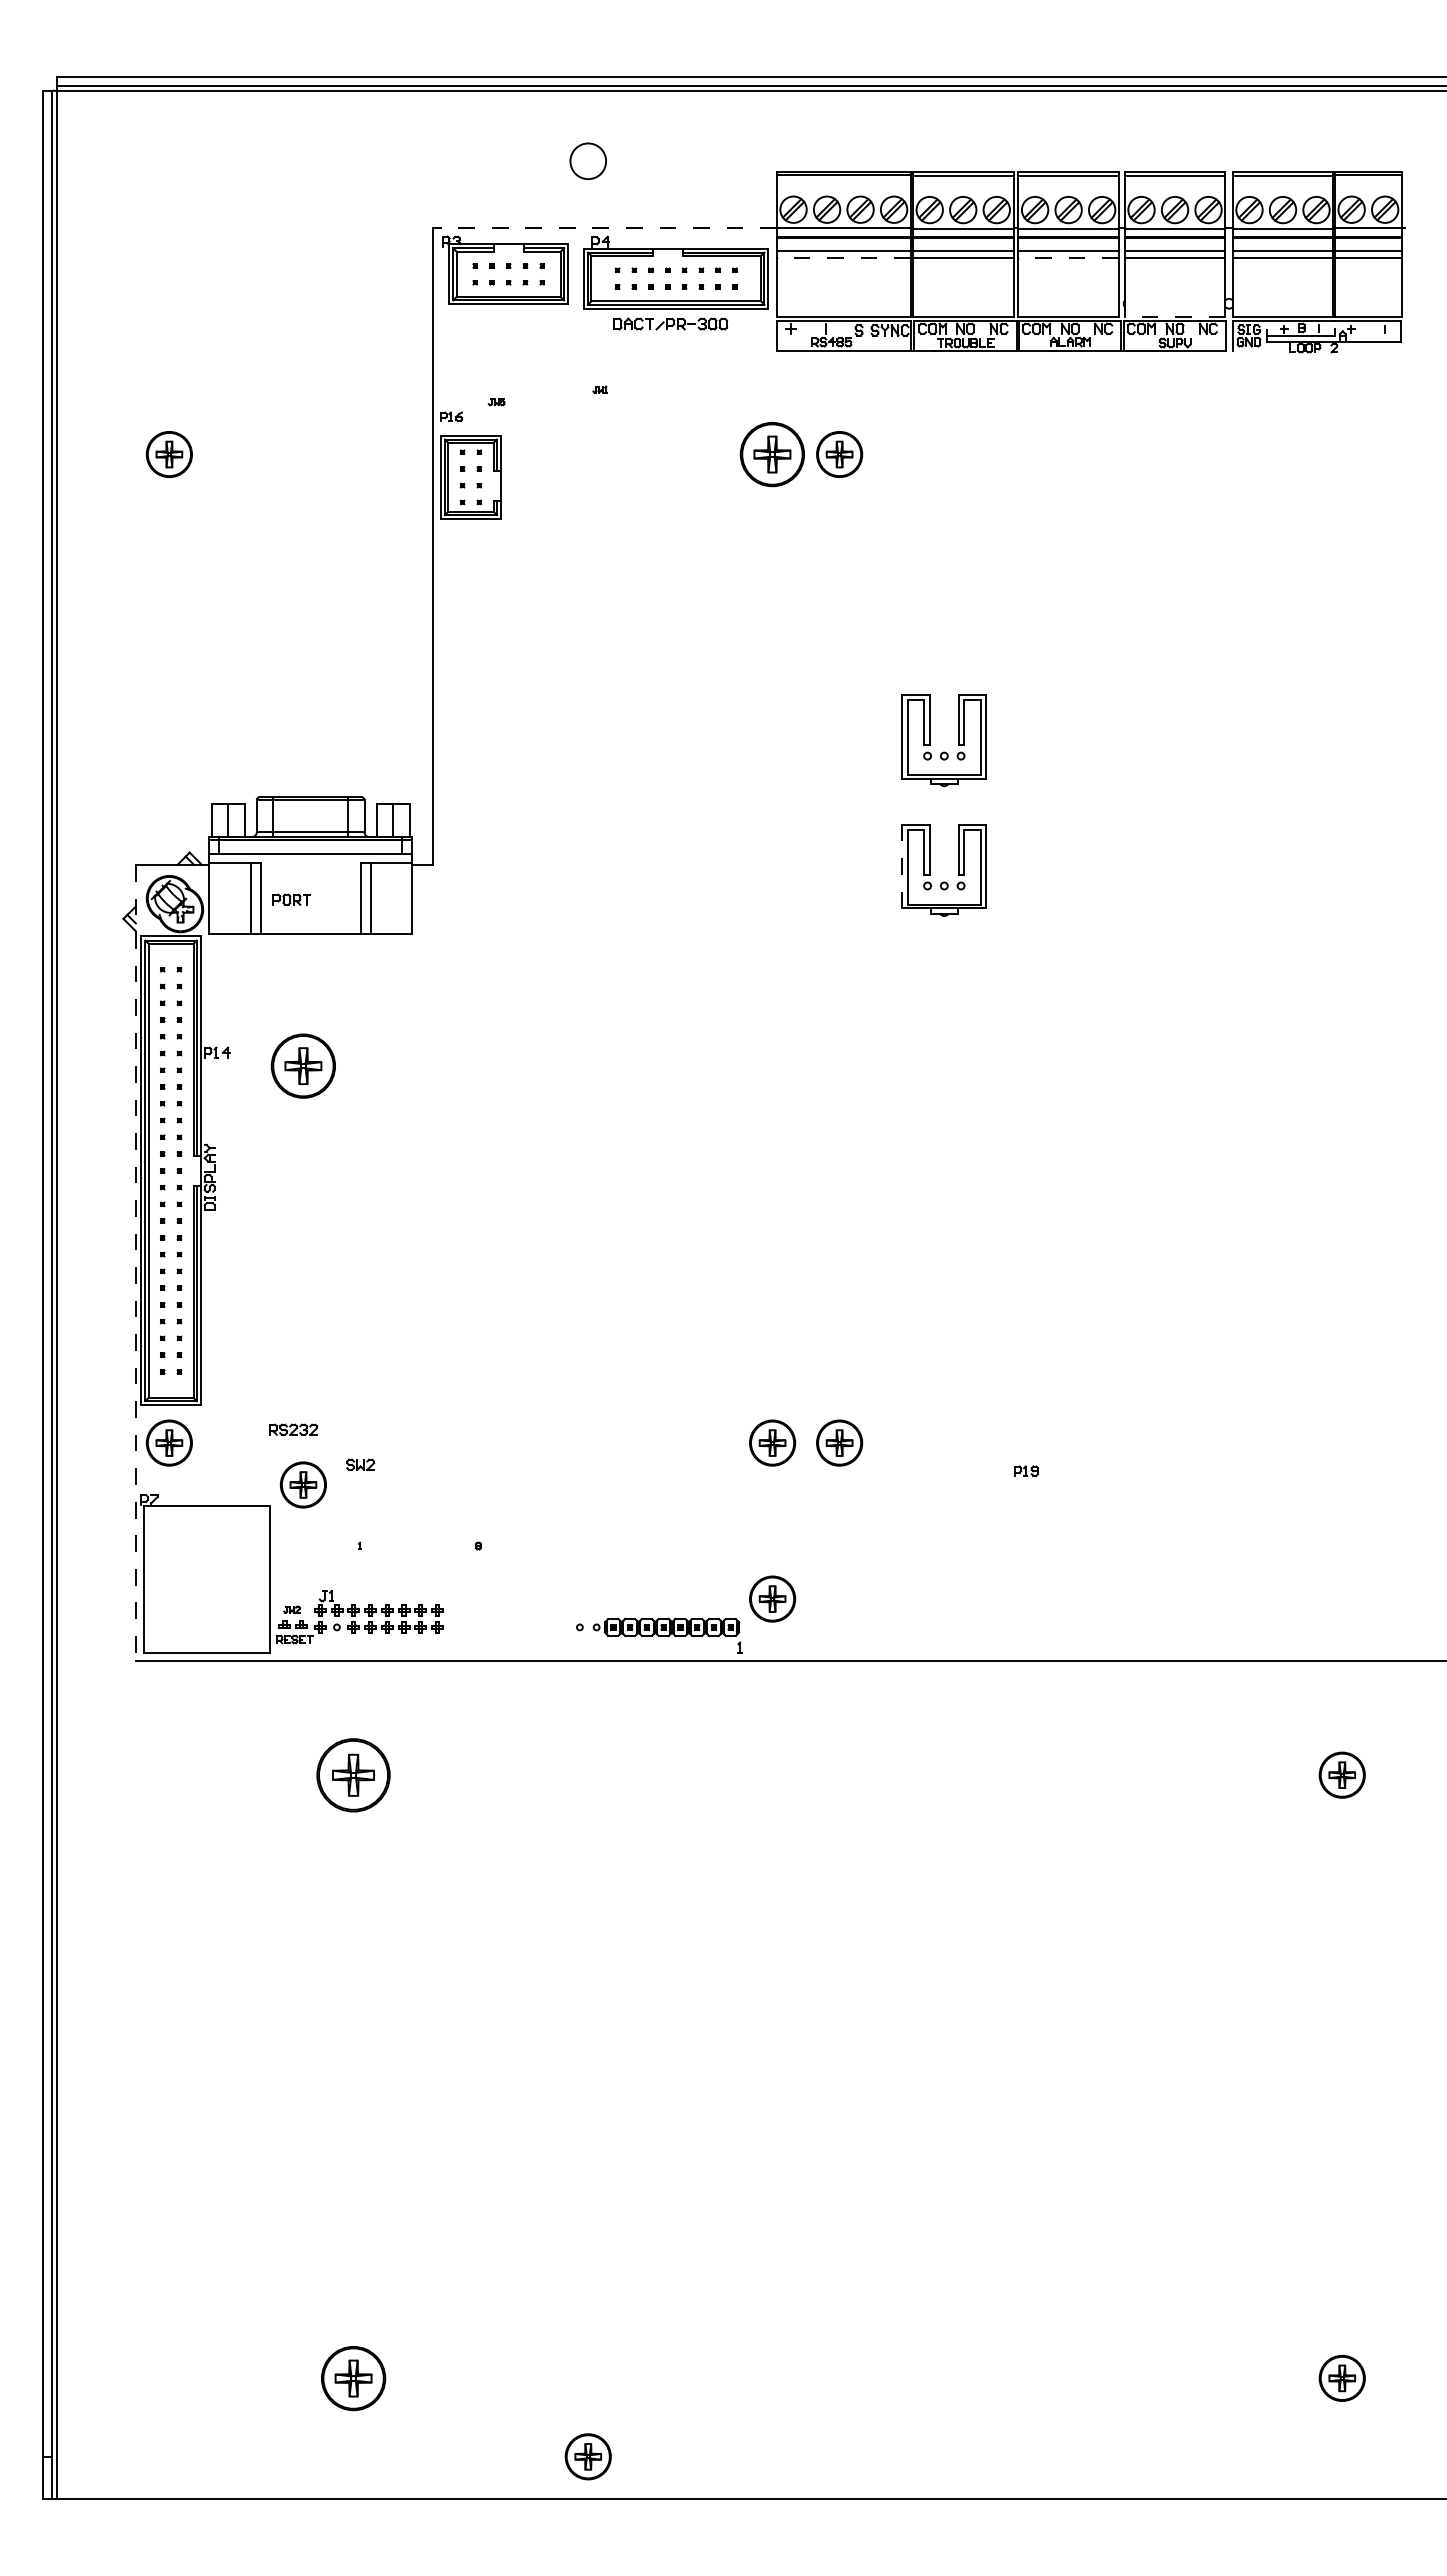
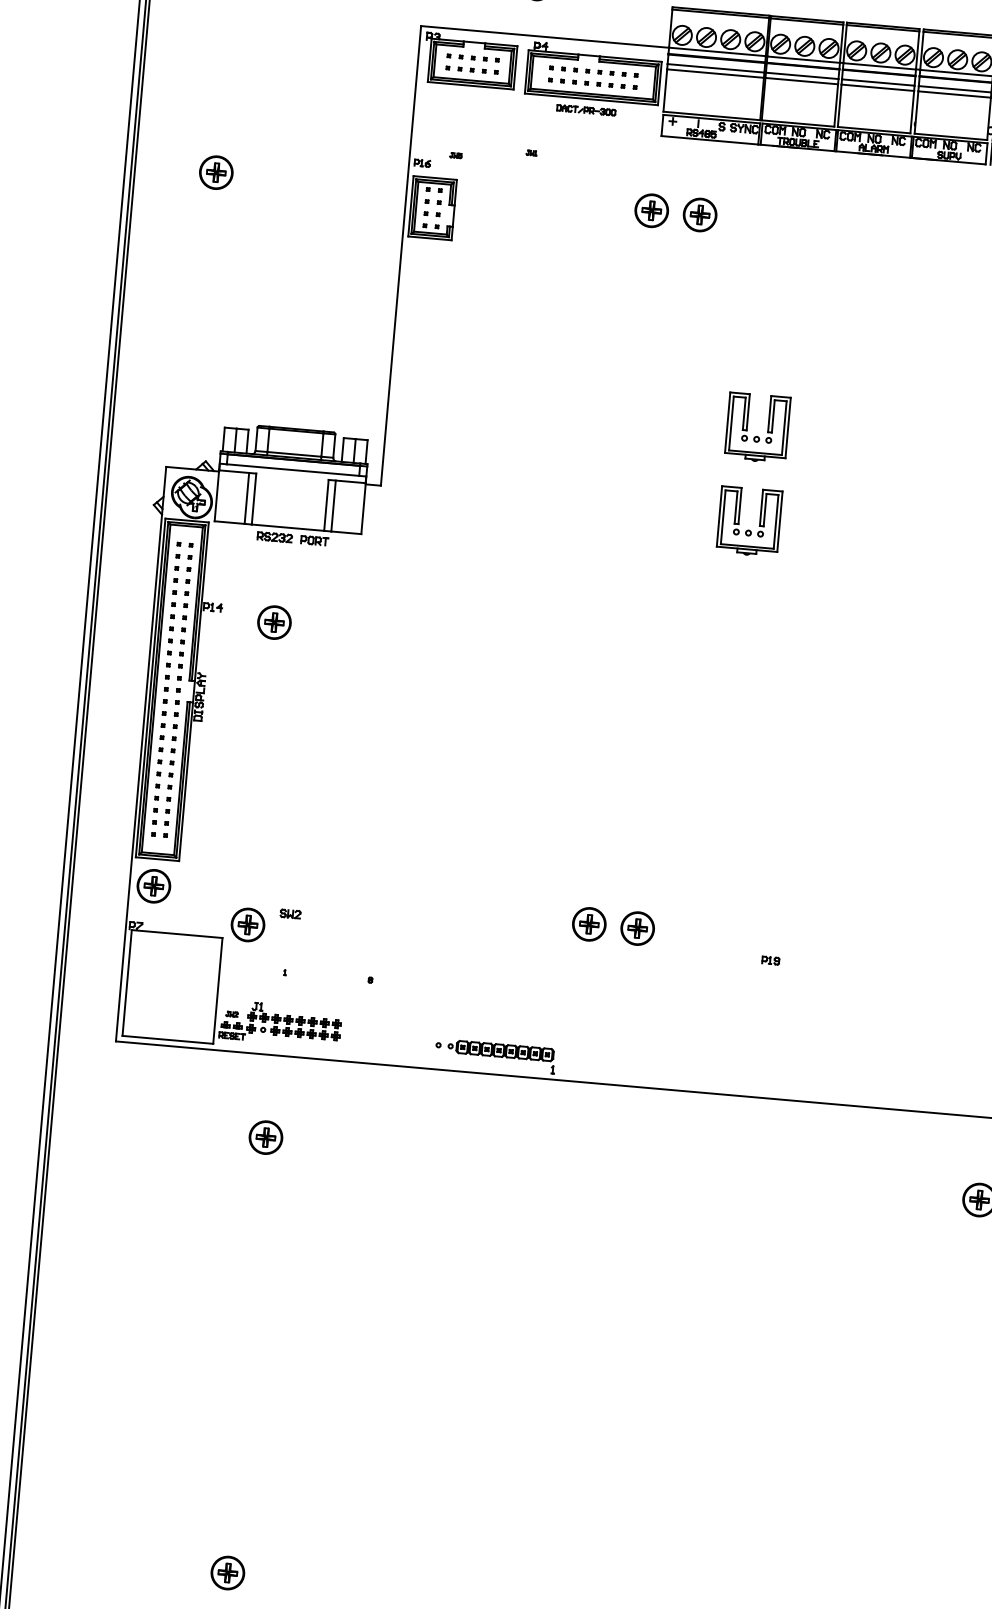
line: (605, 228) -> (545, 37), dashed -> solid
line: (843, 258) -> (715, 73), dashed -> solid
line: (1068, 258) -> (877, 87), dashed -> solid
line: (1174, 316) -> (950, 136), dashed -> solid
part: (670, 324) -> (586, 110), size x0.71
part: (772, 454) -> (651, 210), size x0.71
line: (902, 866) -> (719, 516), dashed -> solid
part: (291, 899) -> (314, 540), moved
part: (303, 1065) -> (274, 622), size x0.71
line: (135, 1263) -> (140, 754), dashed -> solid
part: (293, 1429) -> (274, 537), moved
part: (772, 1598) -> (579, 1036), removed
part: (353, 1774) -> (265, 1137), size x0.62
part: (353, 2377) -> (227, 1572), size x0.71

